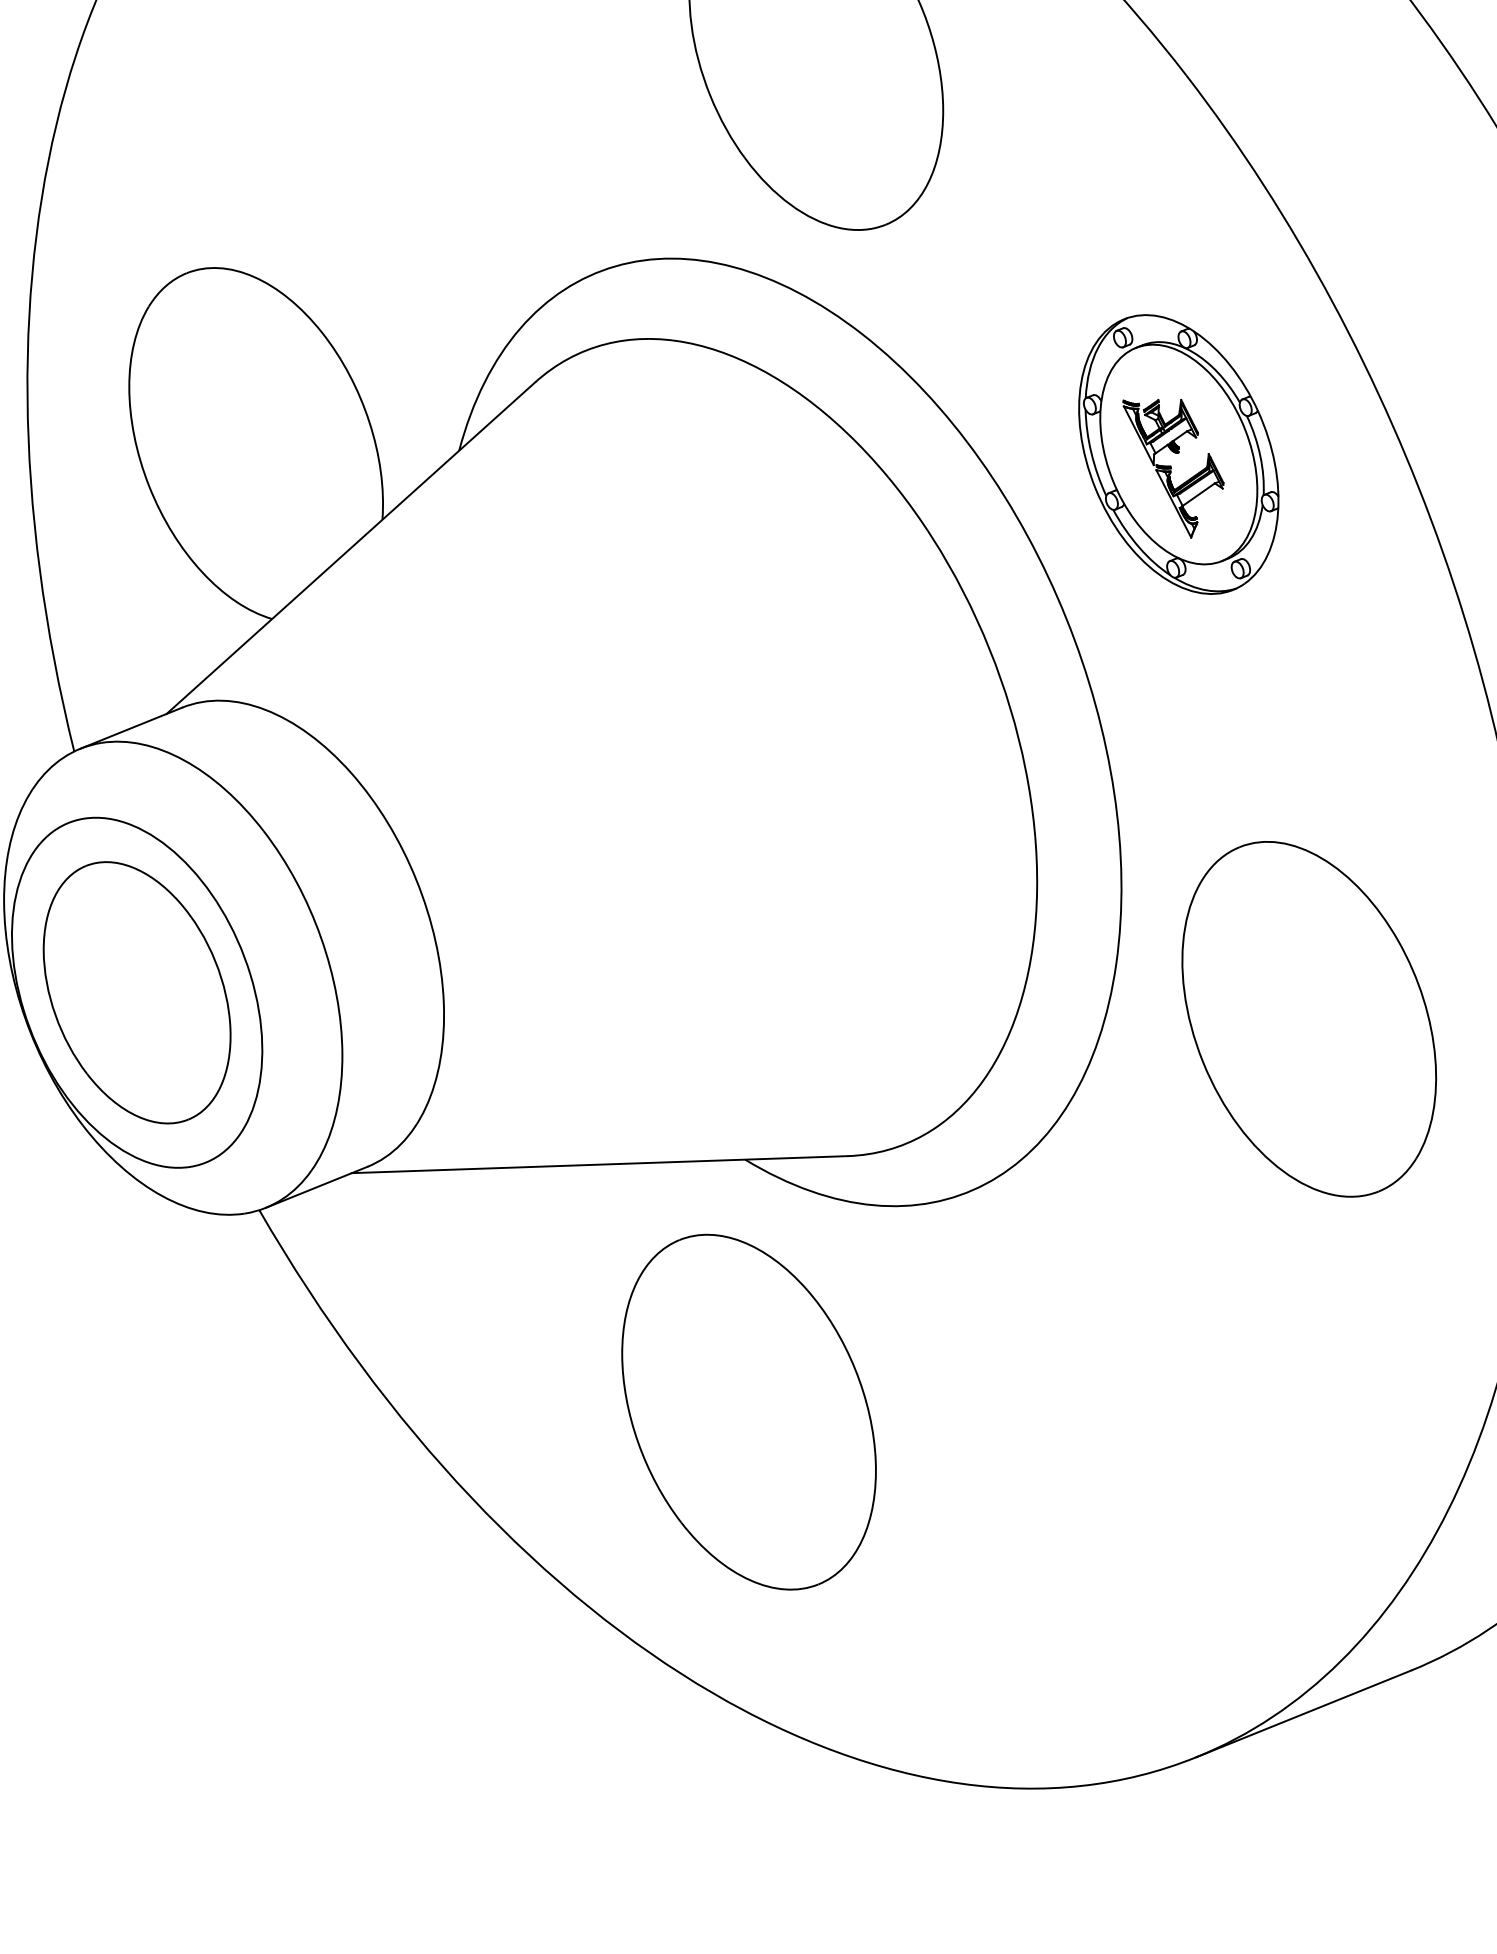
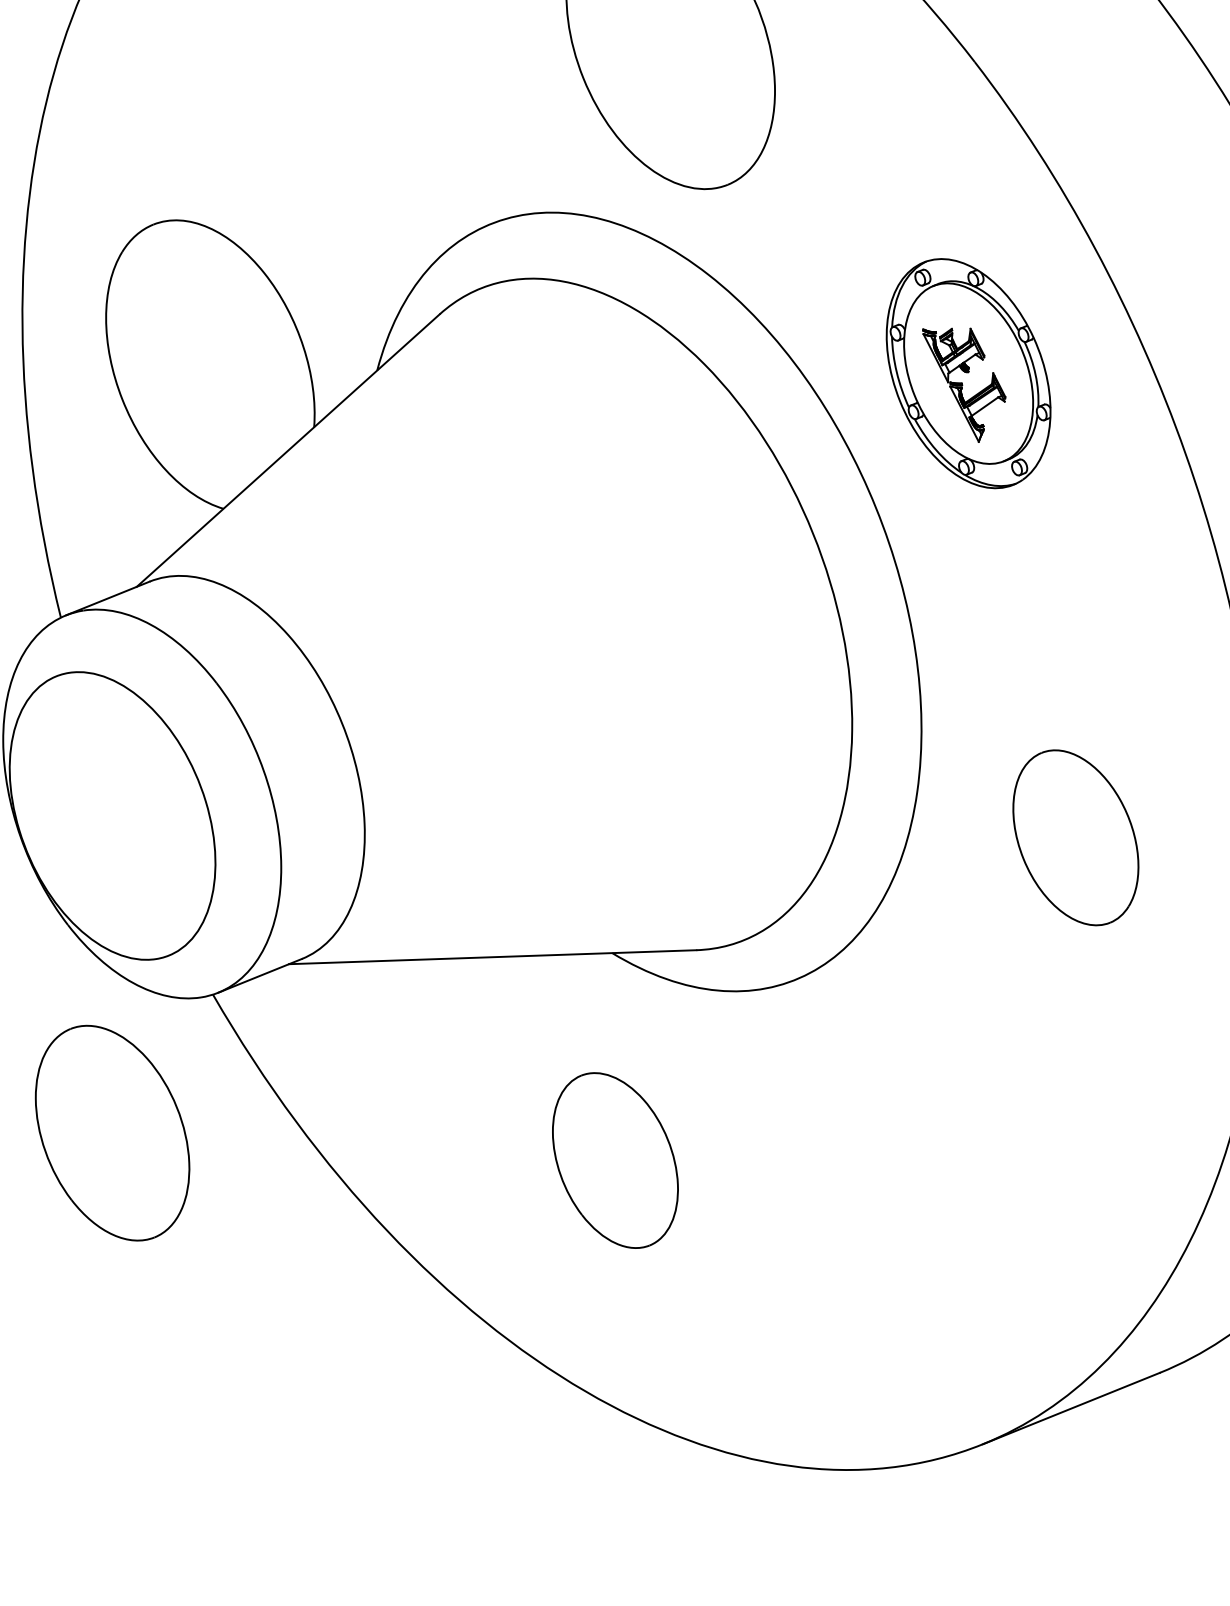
part: (136, 992) -> (112, 1132), moved
part: (1309, 1019) -> (1076, 837), size x0.6
part: (748, 1411) -> (615, 1160), size x0.6

